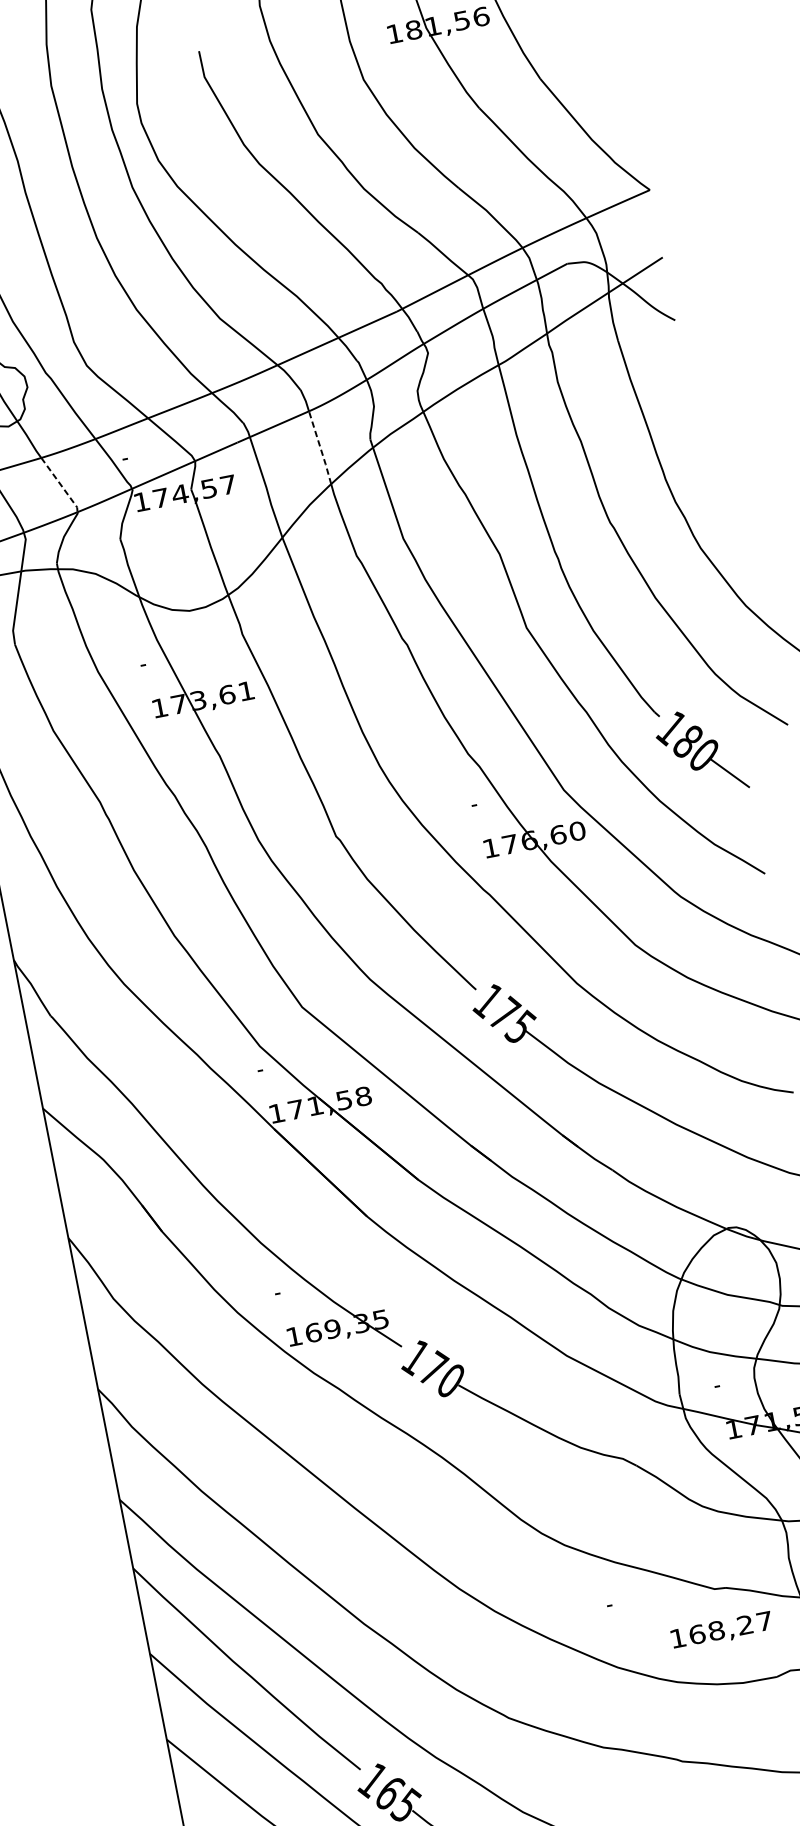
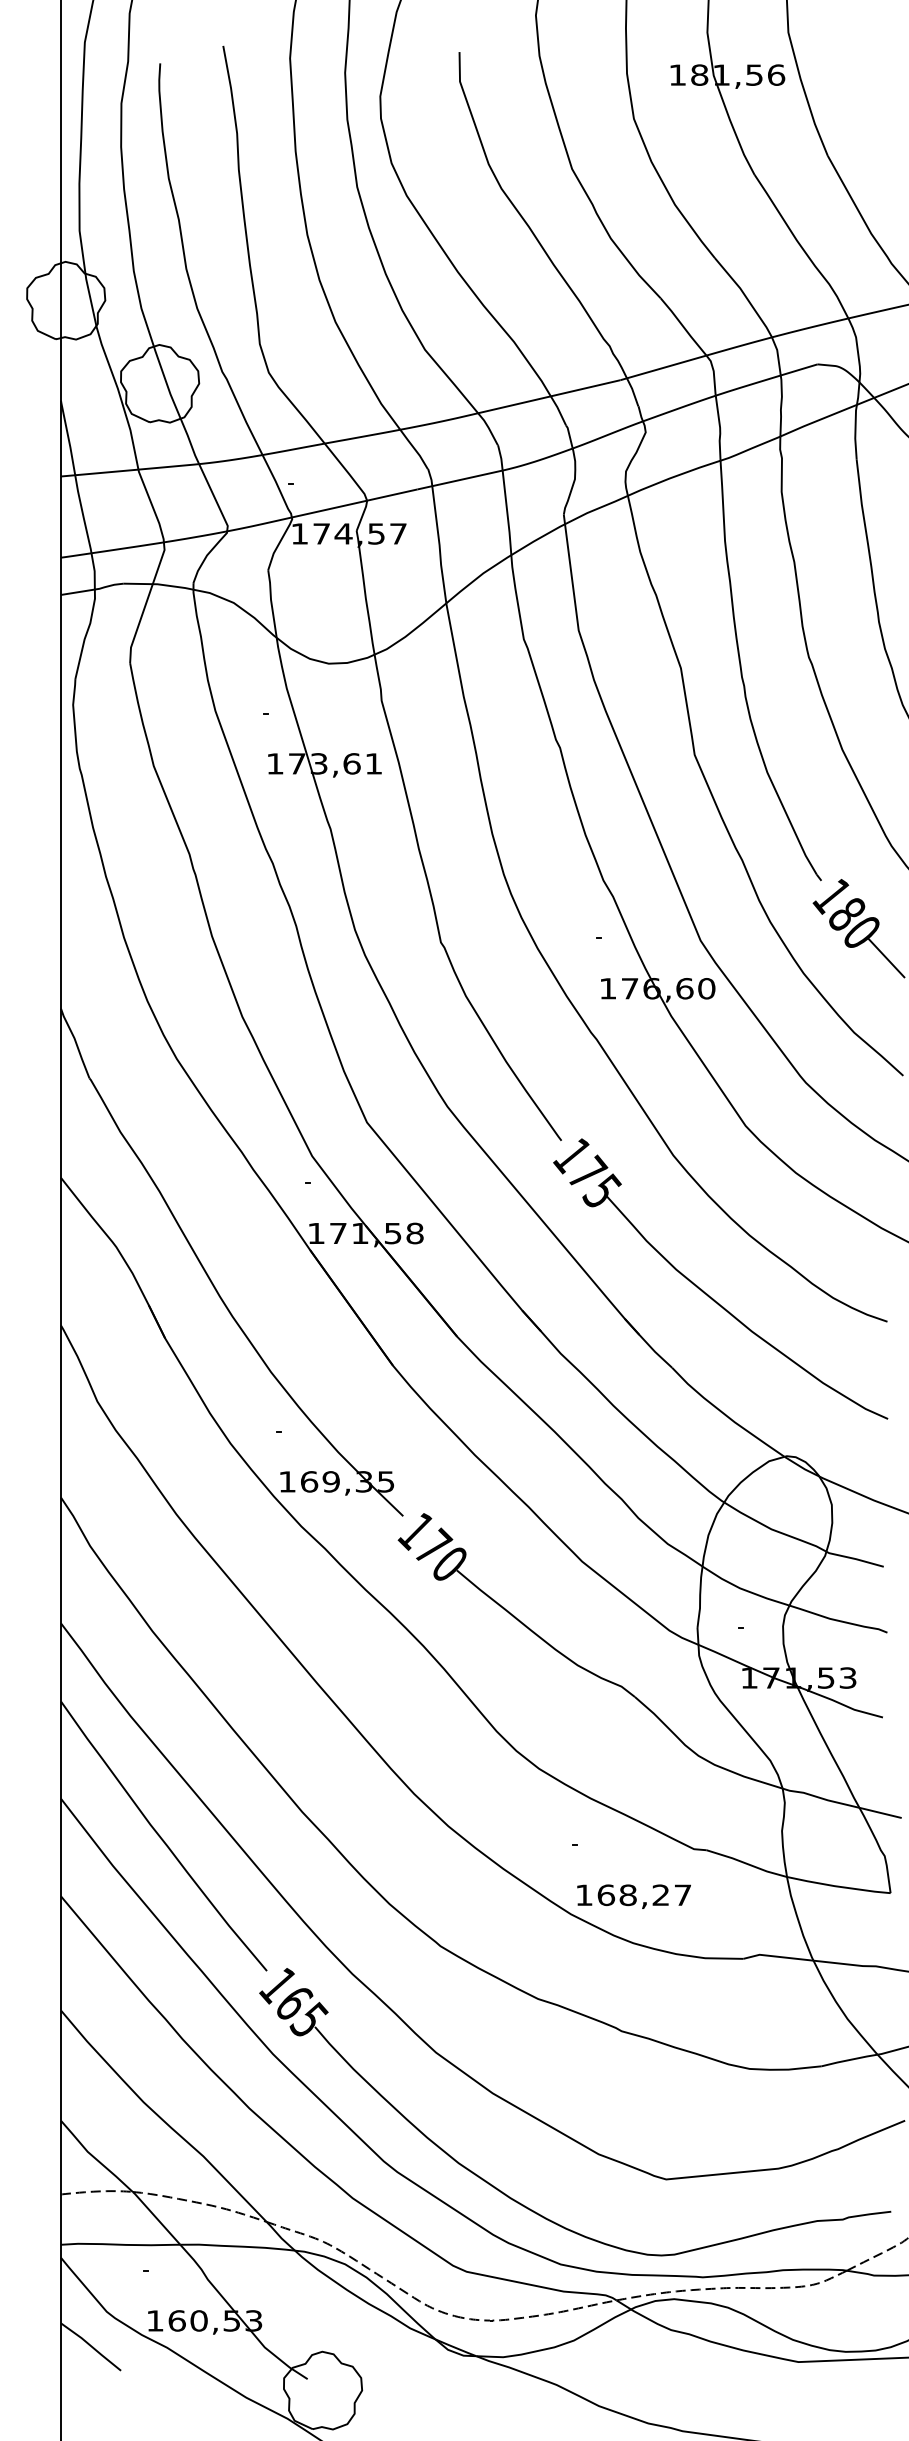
line: (320, 447) -> (507, 512), dashed -> solid
line: (60, 485) -> (214, 498), dashed -> solid
text: (721, 1630) -> (633, 1896), moved

